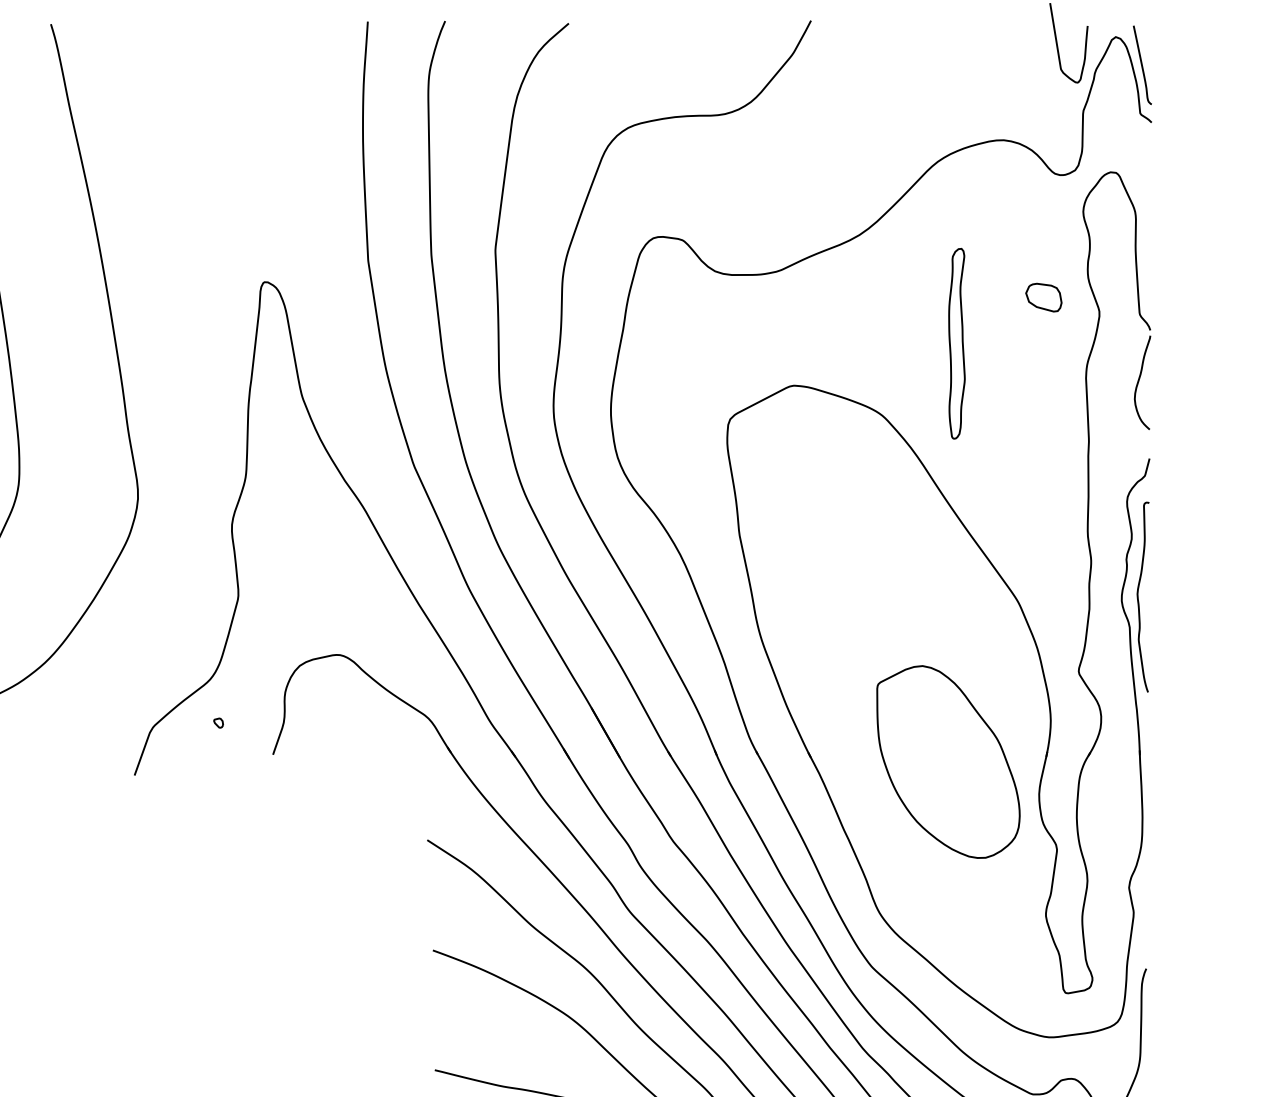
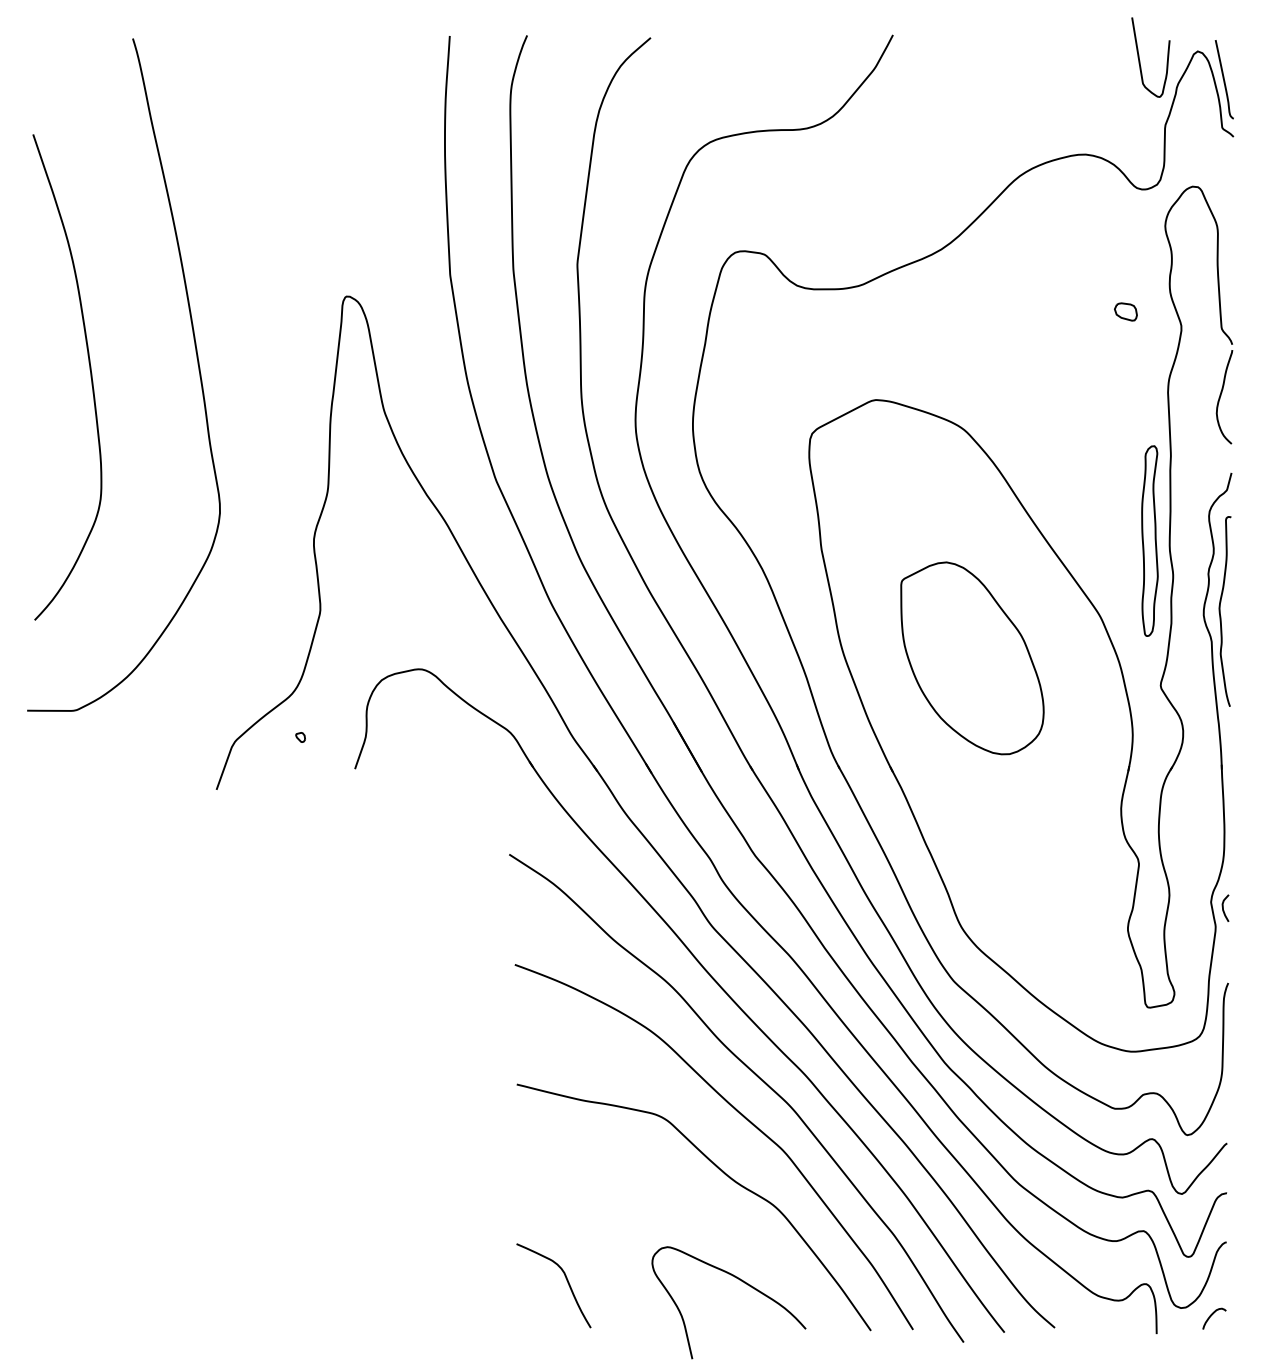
part: (1043, 297) -> (1125, 311), size x0.62
part: (956, 343) -> (1149, 540), moved
part: (948, 762) -> (972, 658), moved
curve: (1141, 893) -> (1223, 907), added

